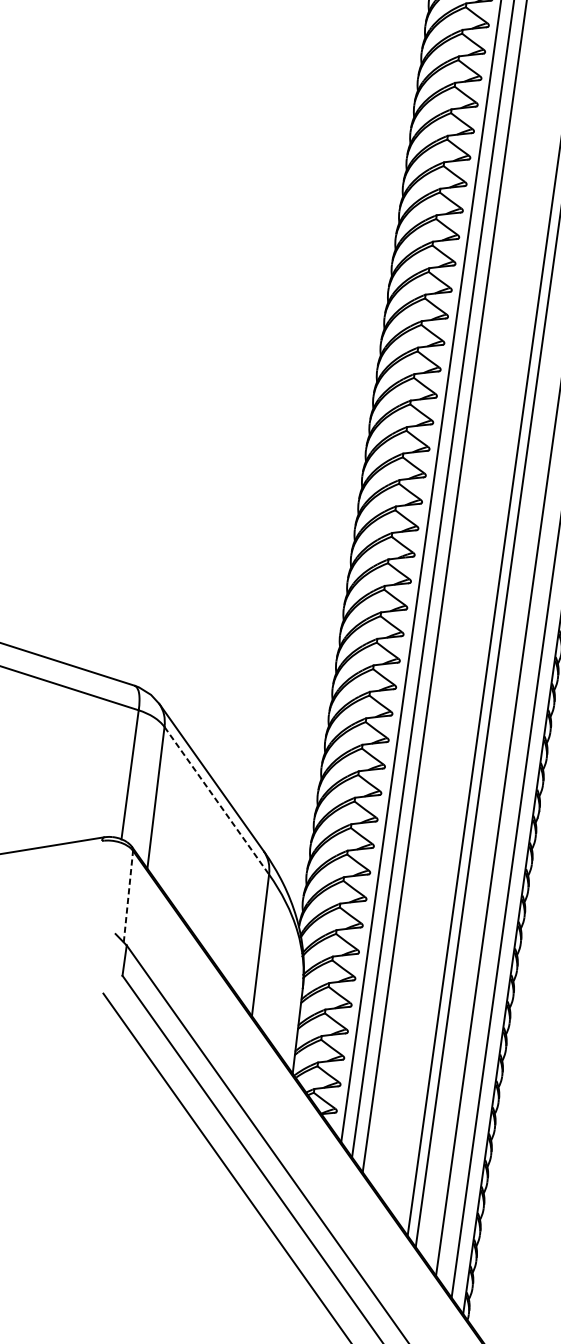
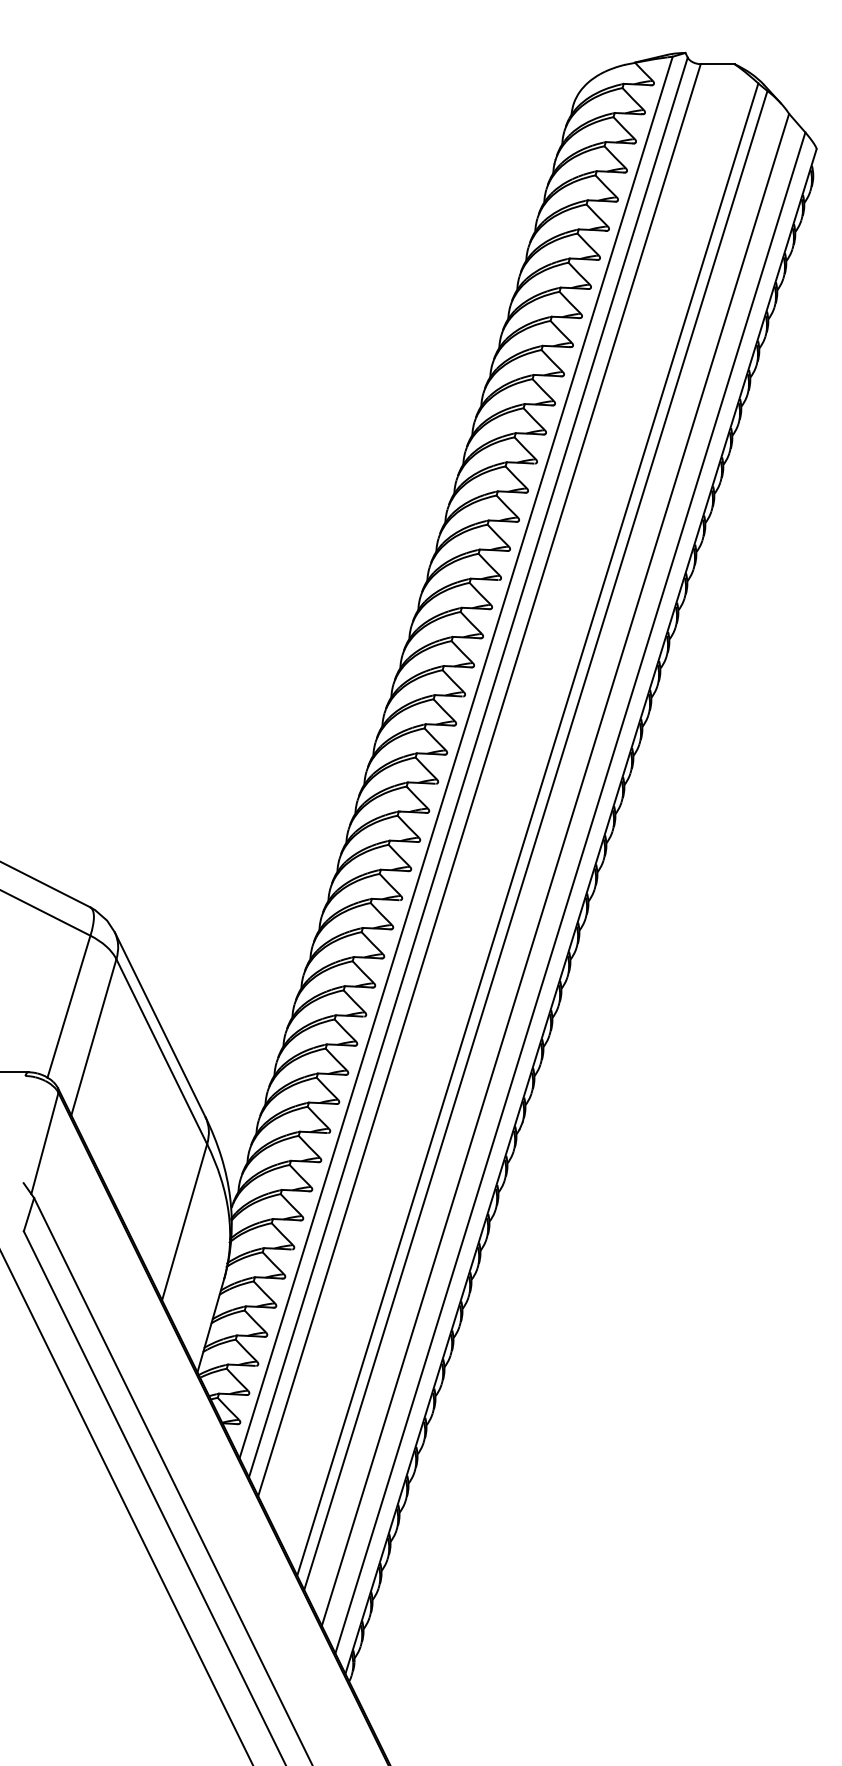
line: (216, 800) -> (161, 1051), dashed -> solid
line: (128, 895) -> (45, 1142), dashed -> solid

